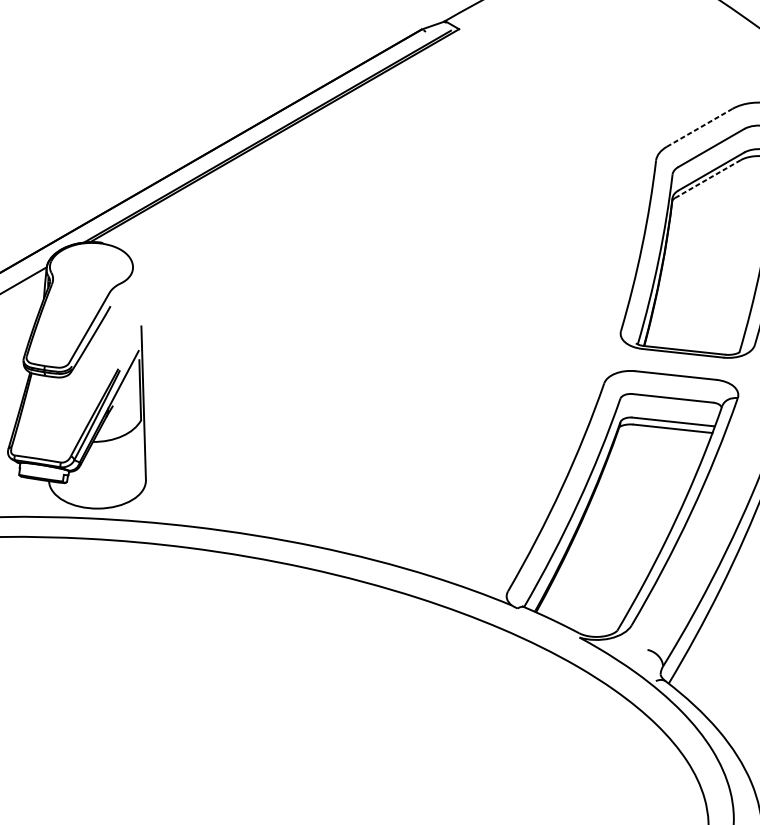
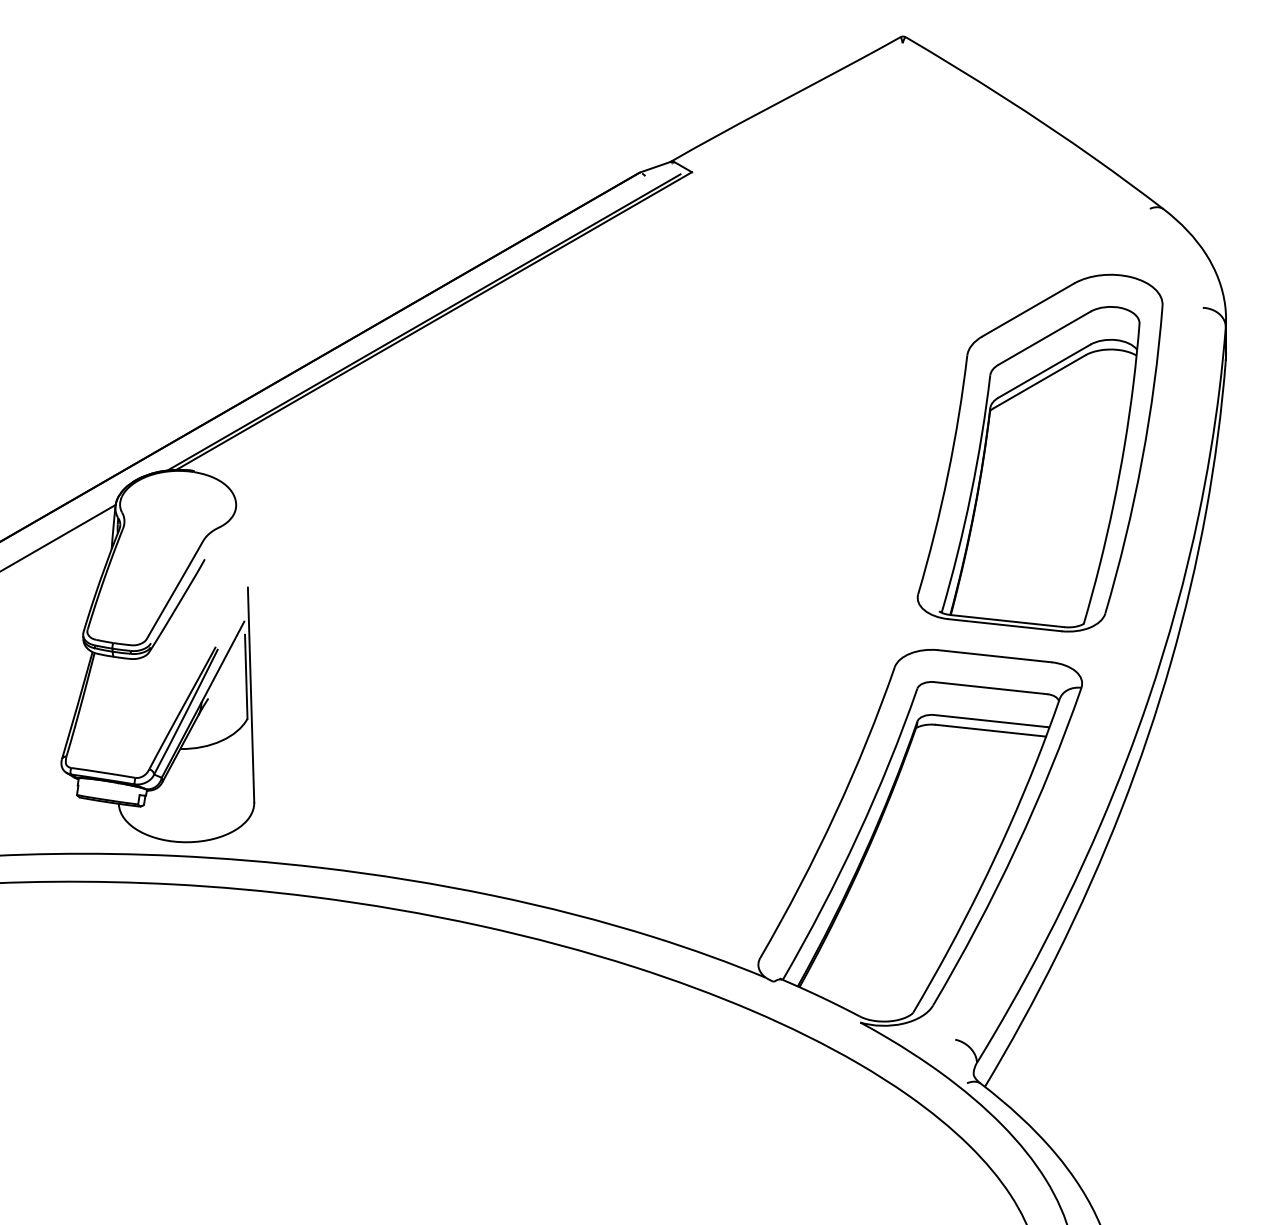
line: (699, 128) -> (1028, 310), dashed -> solid
line: (707, 178) -> (1039, 381), dashed -> solid

